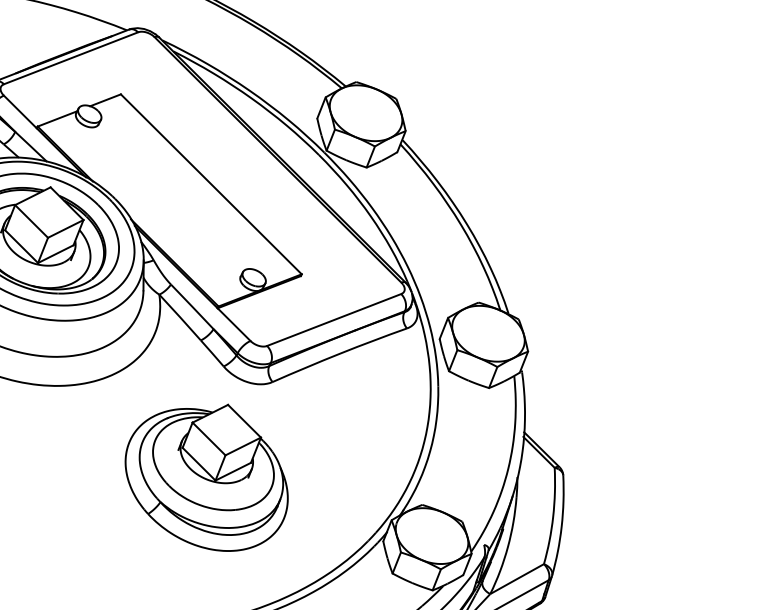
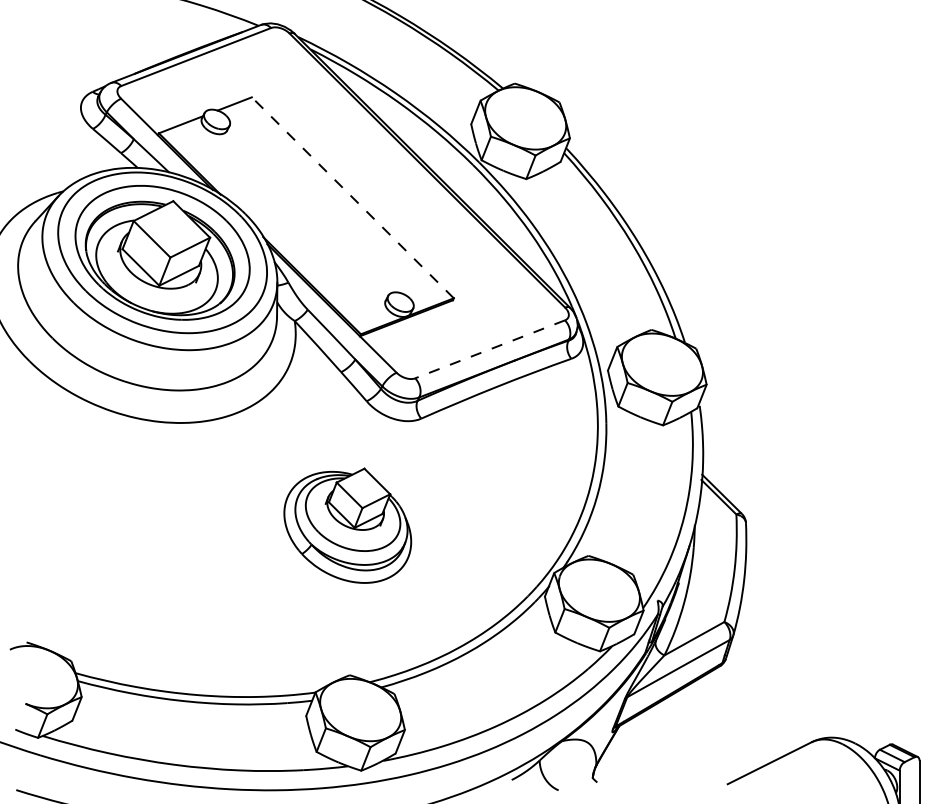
line: (211, 184) -> (352, 197), solid -> dashed
line: (333, 320) -> (489, 349), solid -> dashed
part: (206, 477) -> (347, 525), size x0.7

